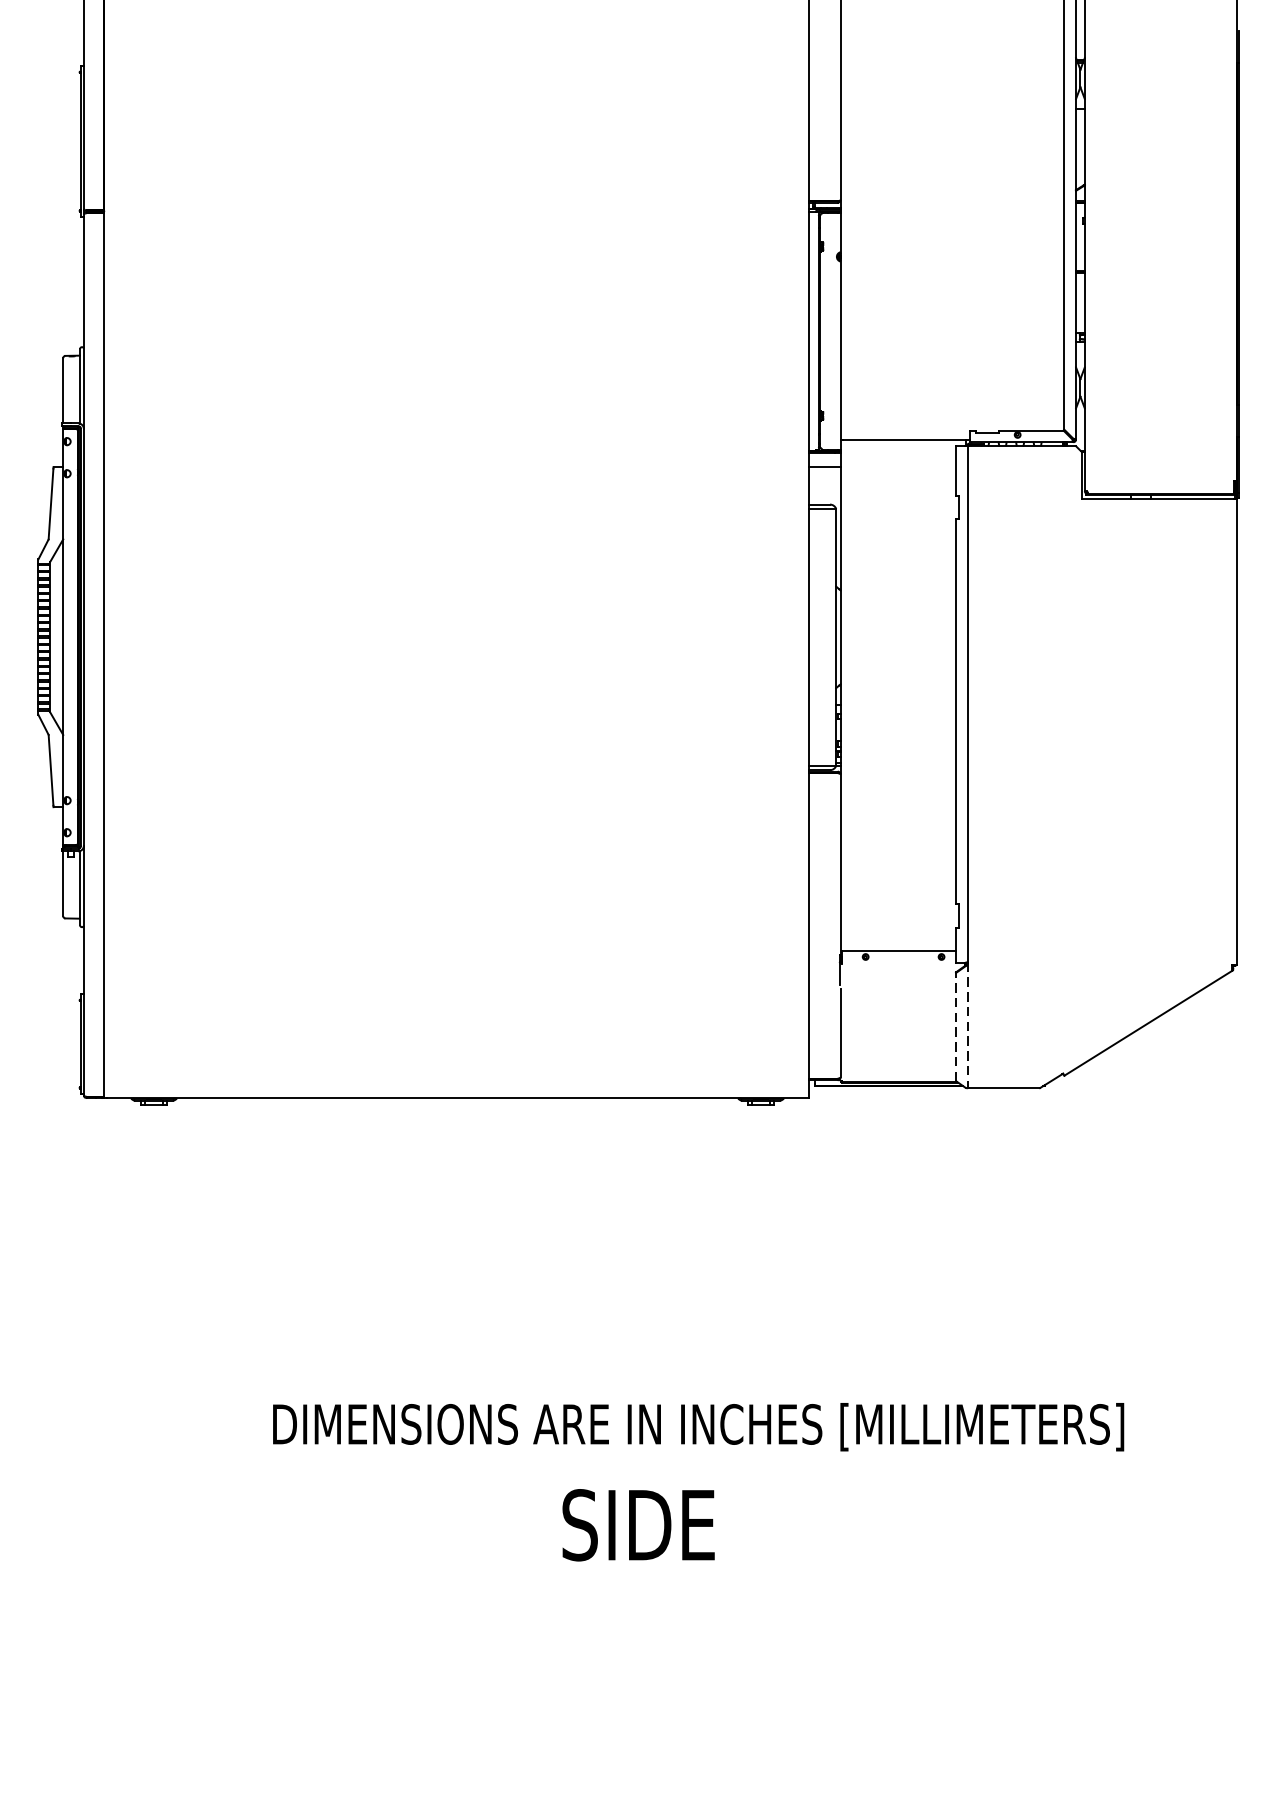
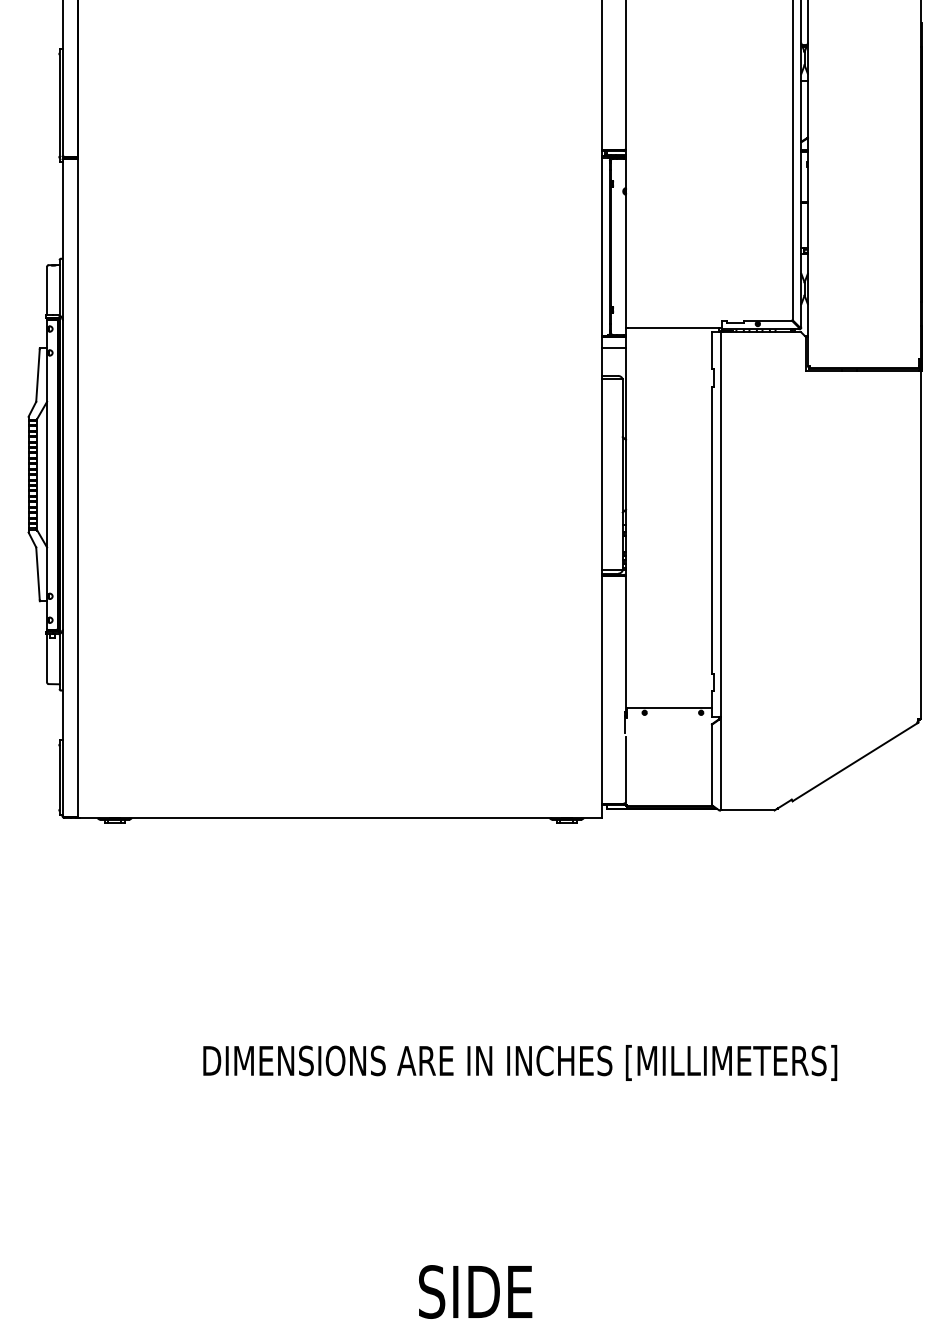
line: (967, 1025) -> (720, 763), dashed -> solid
line: (956, 1026) -> (712, 764), dashed -> solid
text: (638, 1524) -> (475, 1291), moved

